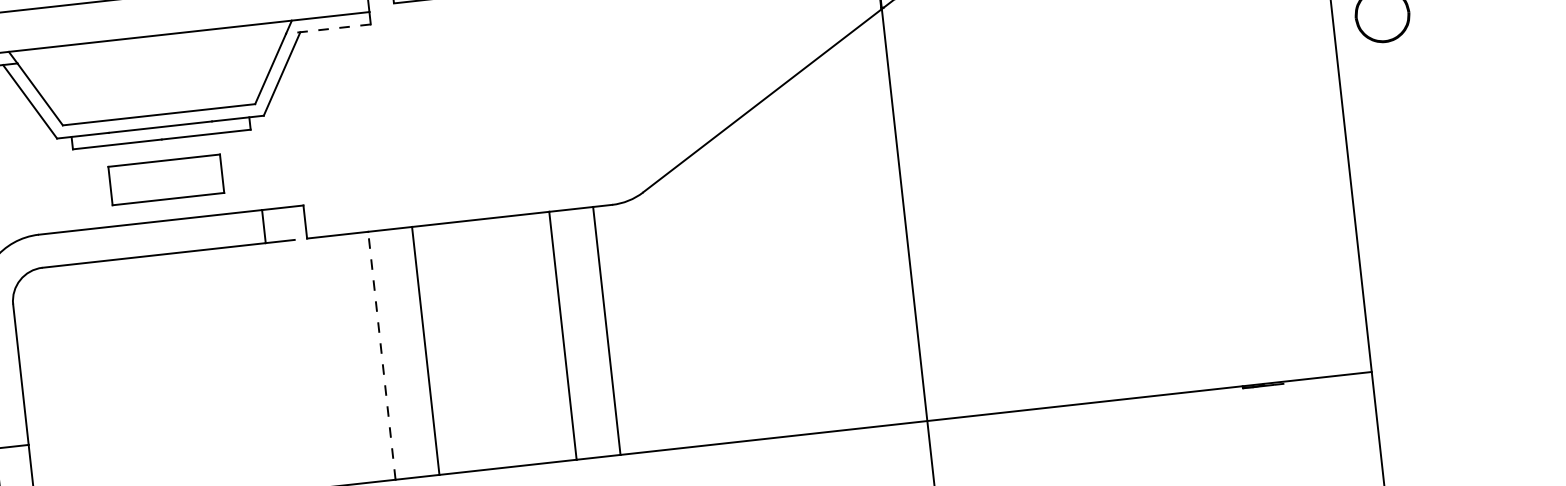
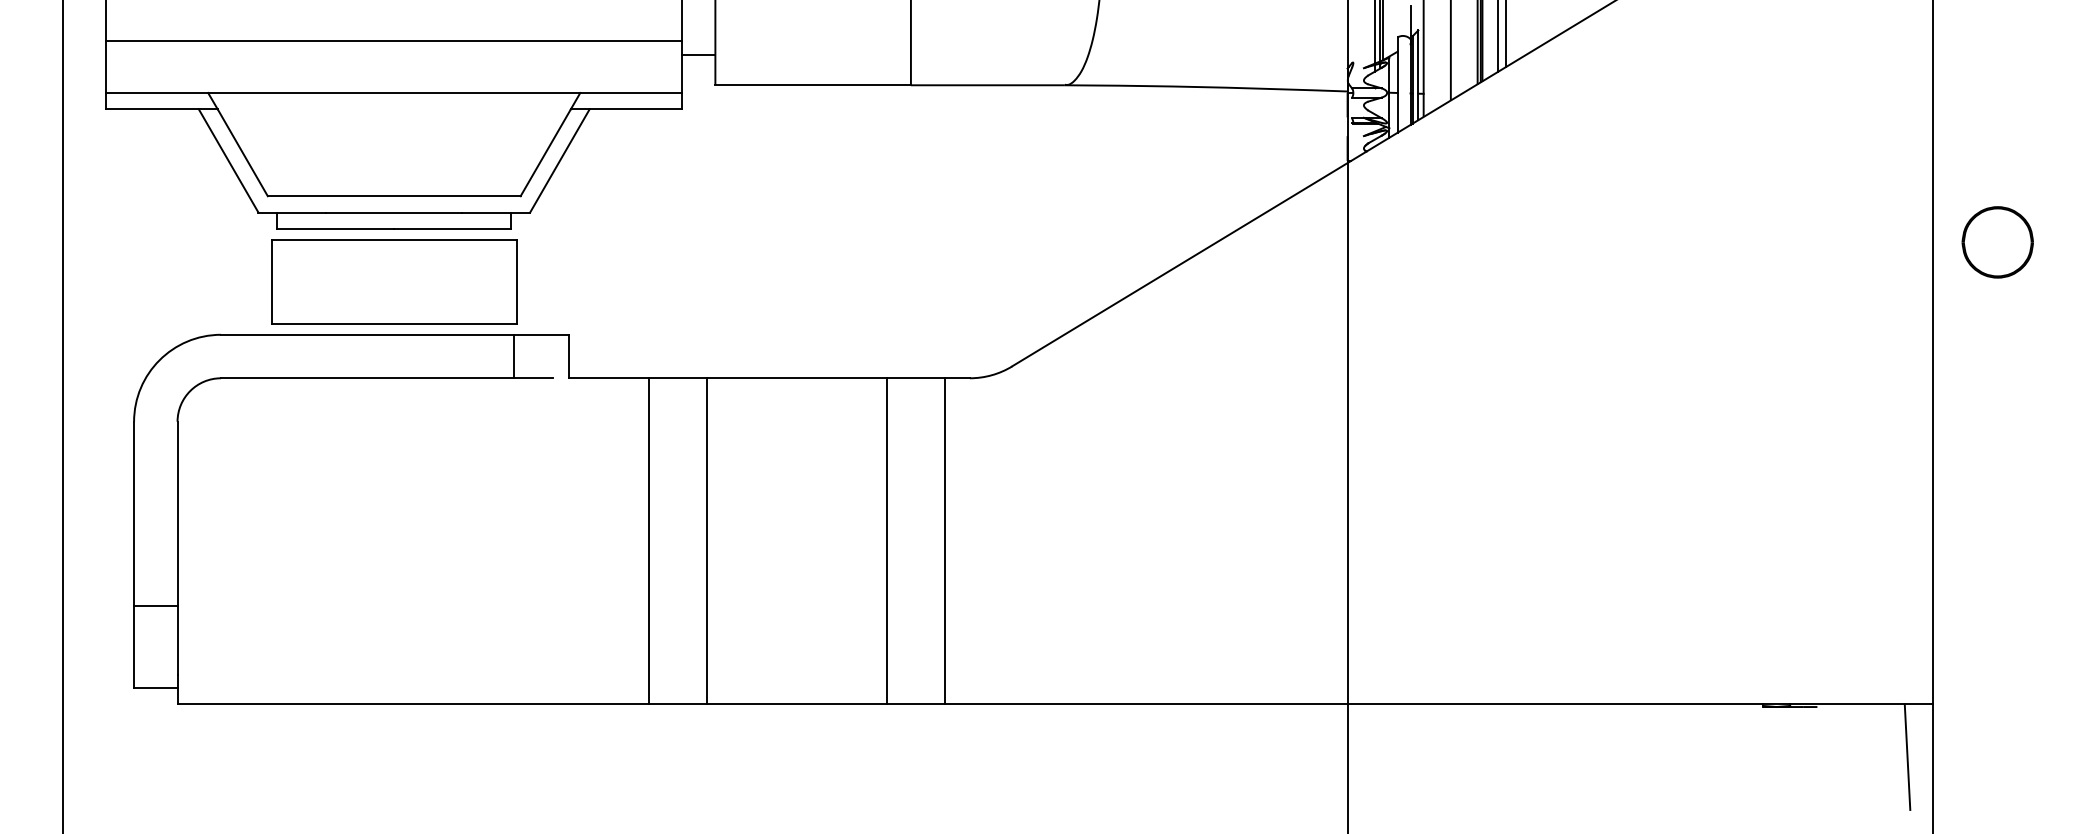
line: (328, 29) -> (626, 109), dashed -> solid
part: (166, 179) -> (394, 281), size x1.67
line: (382, 355) -> (649, 541), dashed -> solid
line: (1357, 413) -> (1907, 756), added

